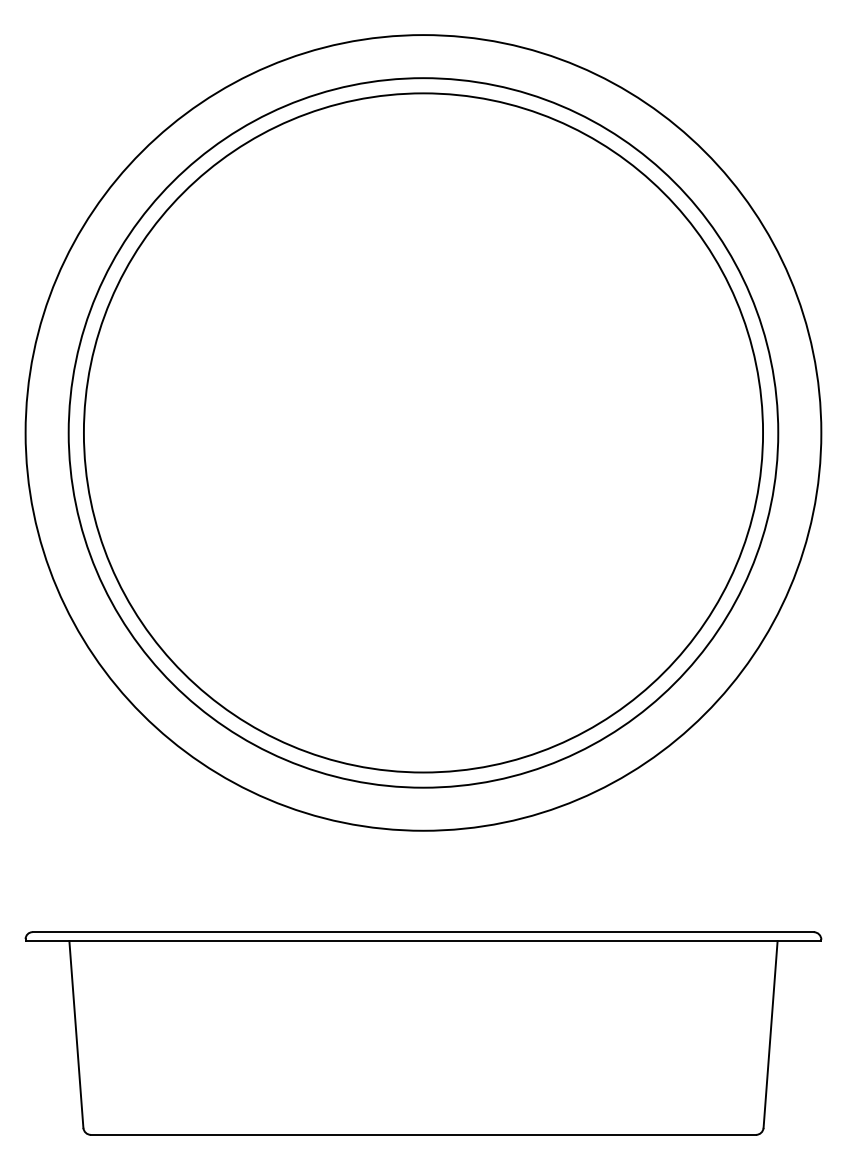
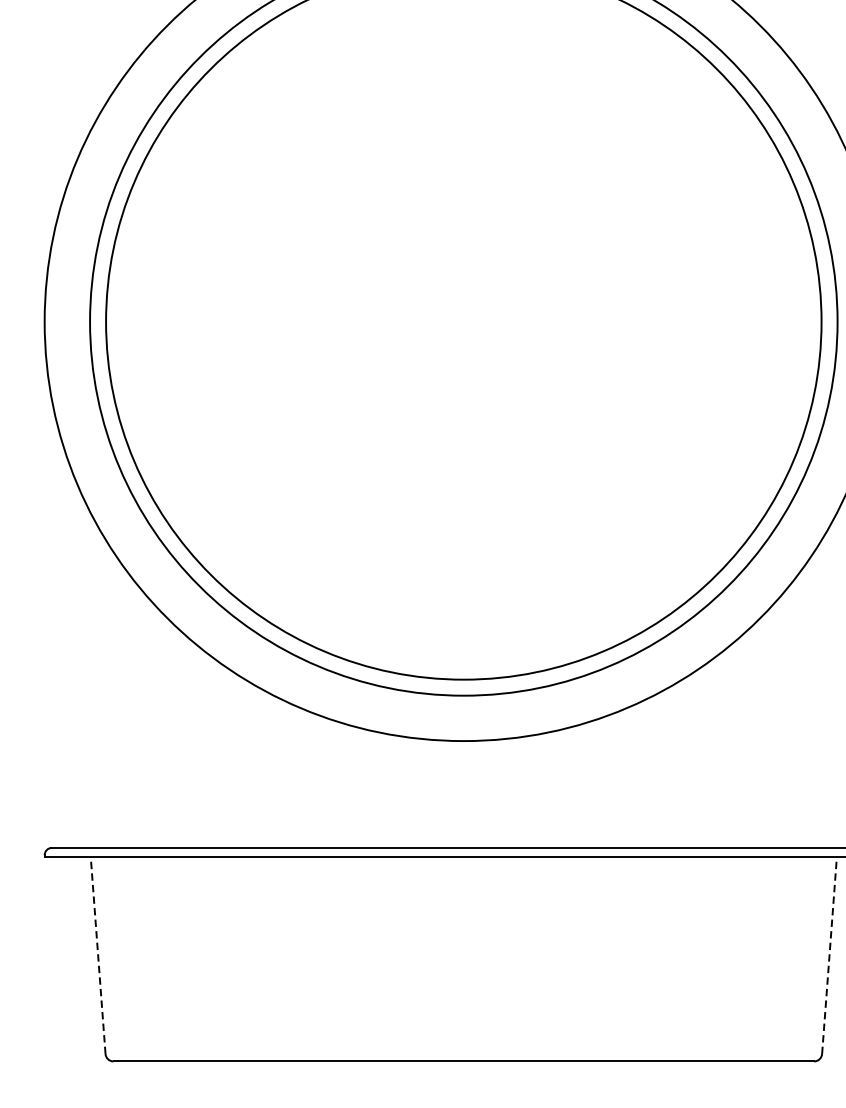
line: (76, 1034) -> (98, 955), solid -> dashed
line: (770, 1034) -> (829, 955), solid -> dashed

